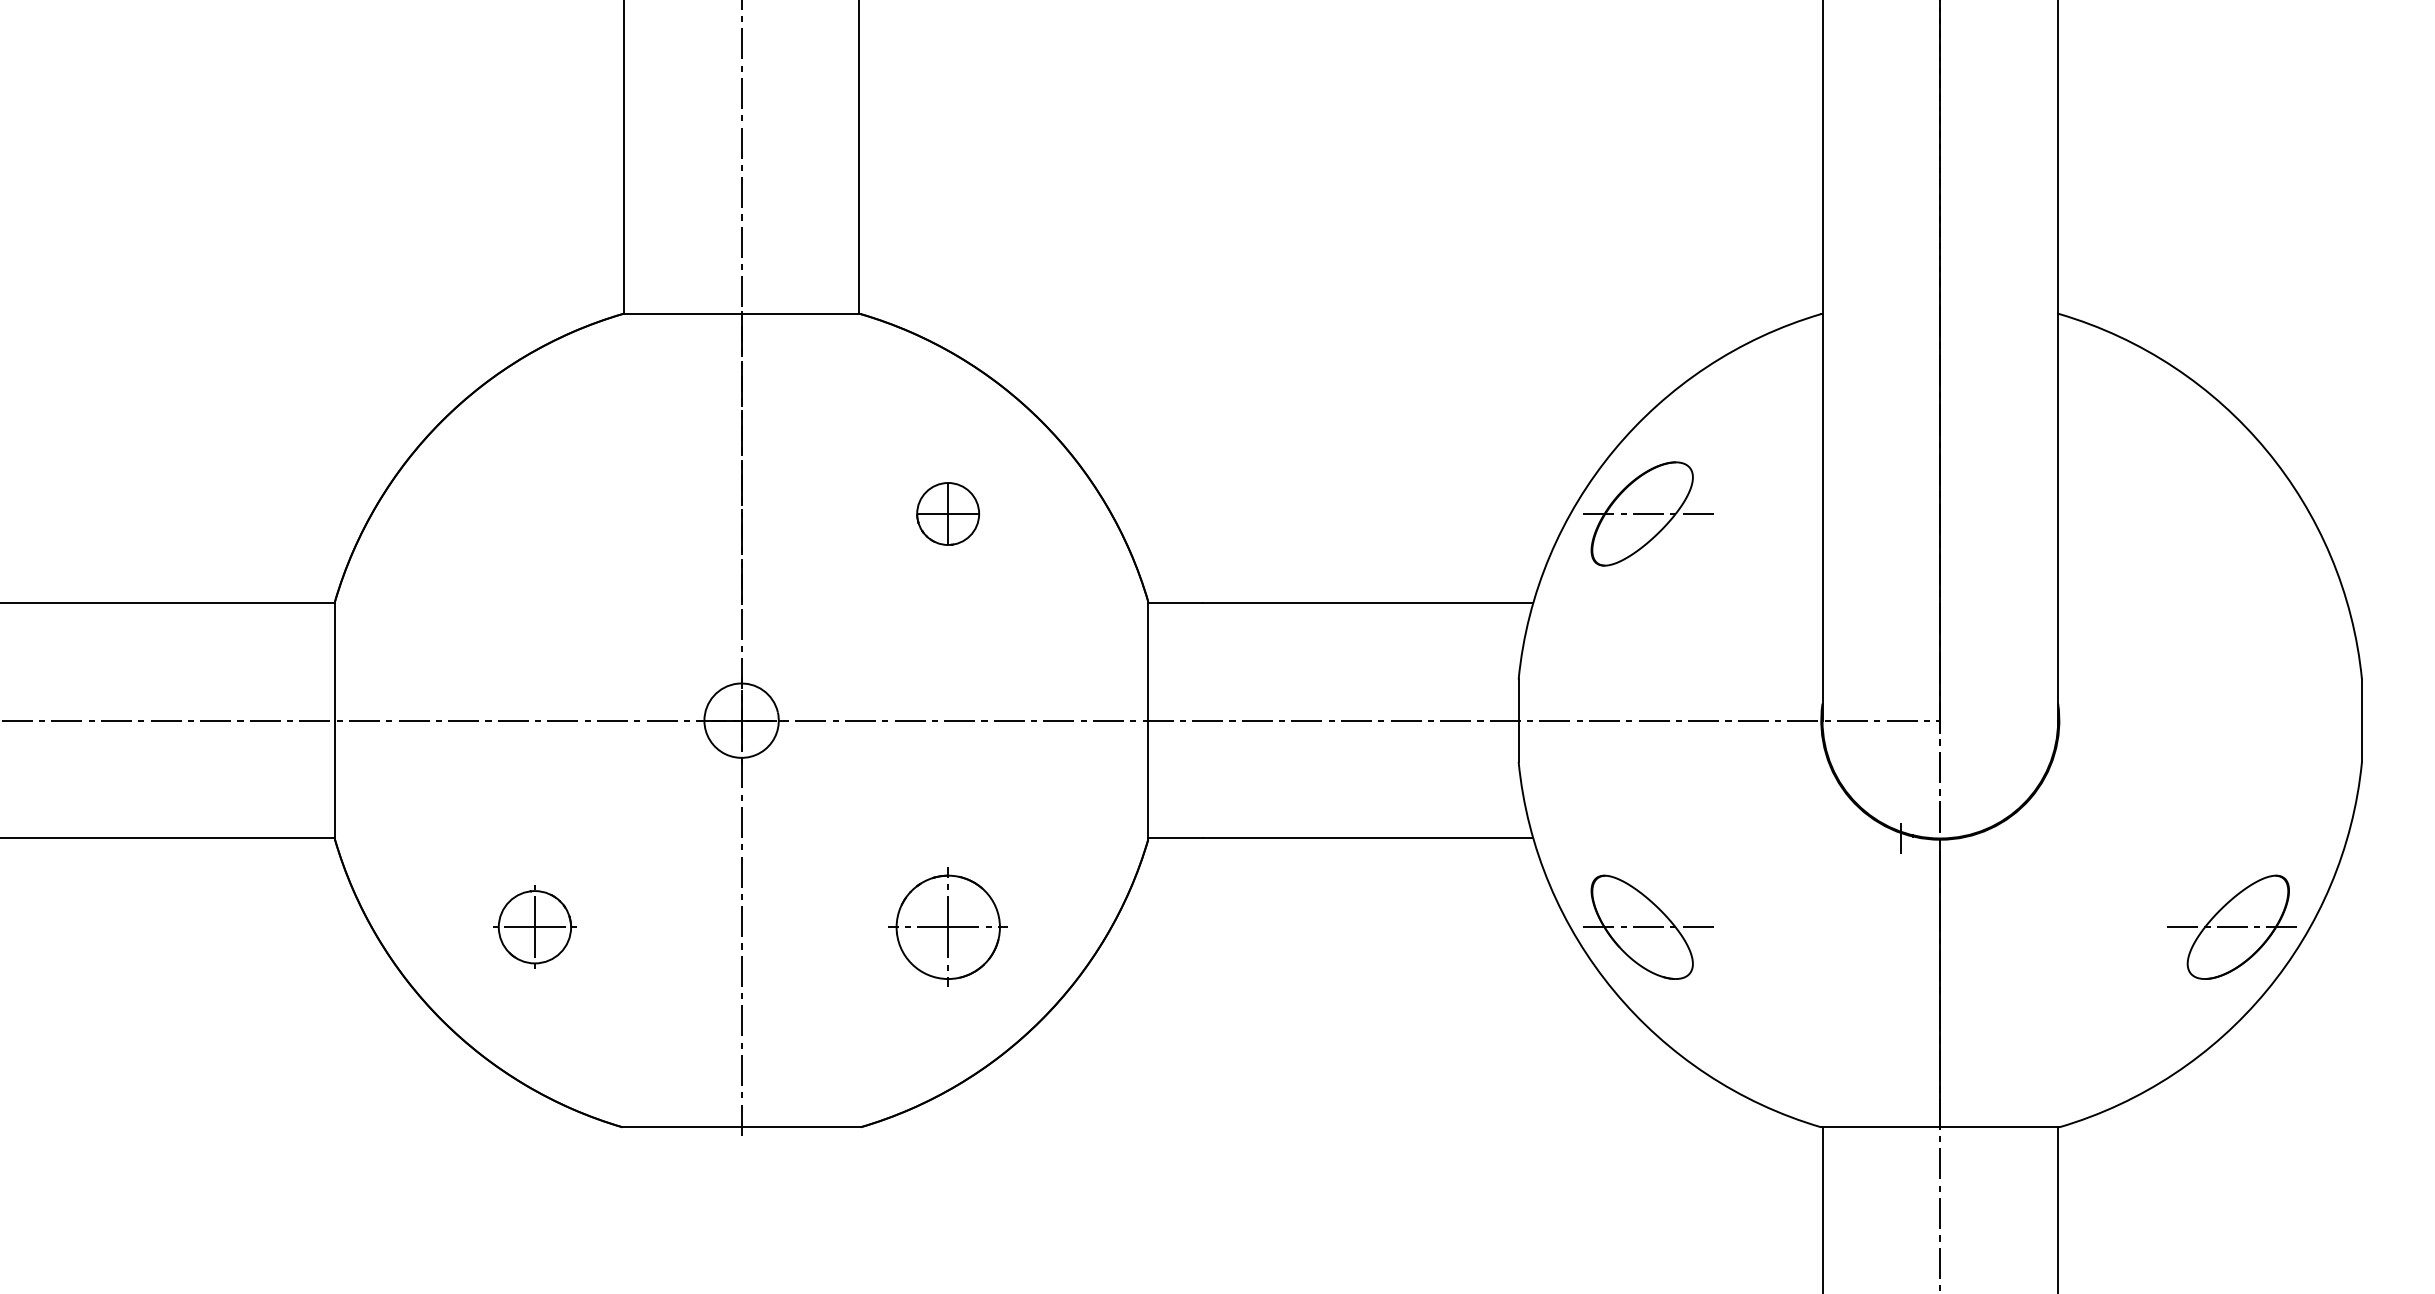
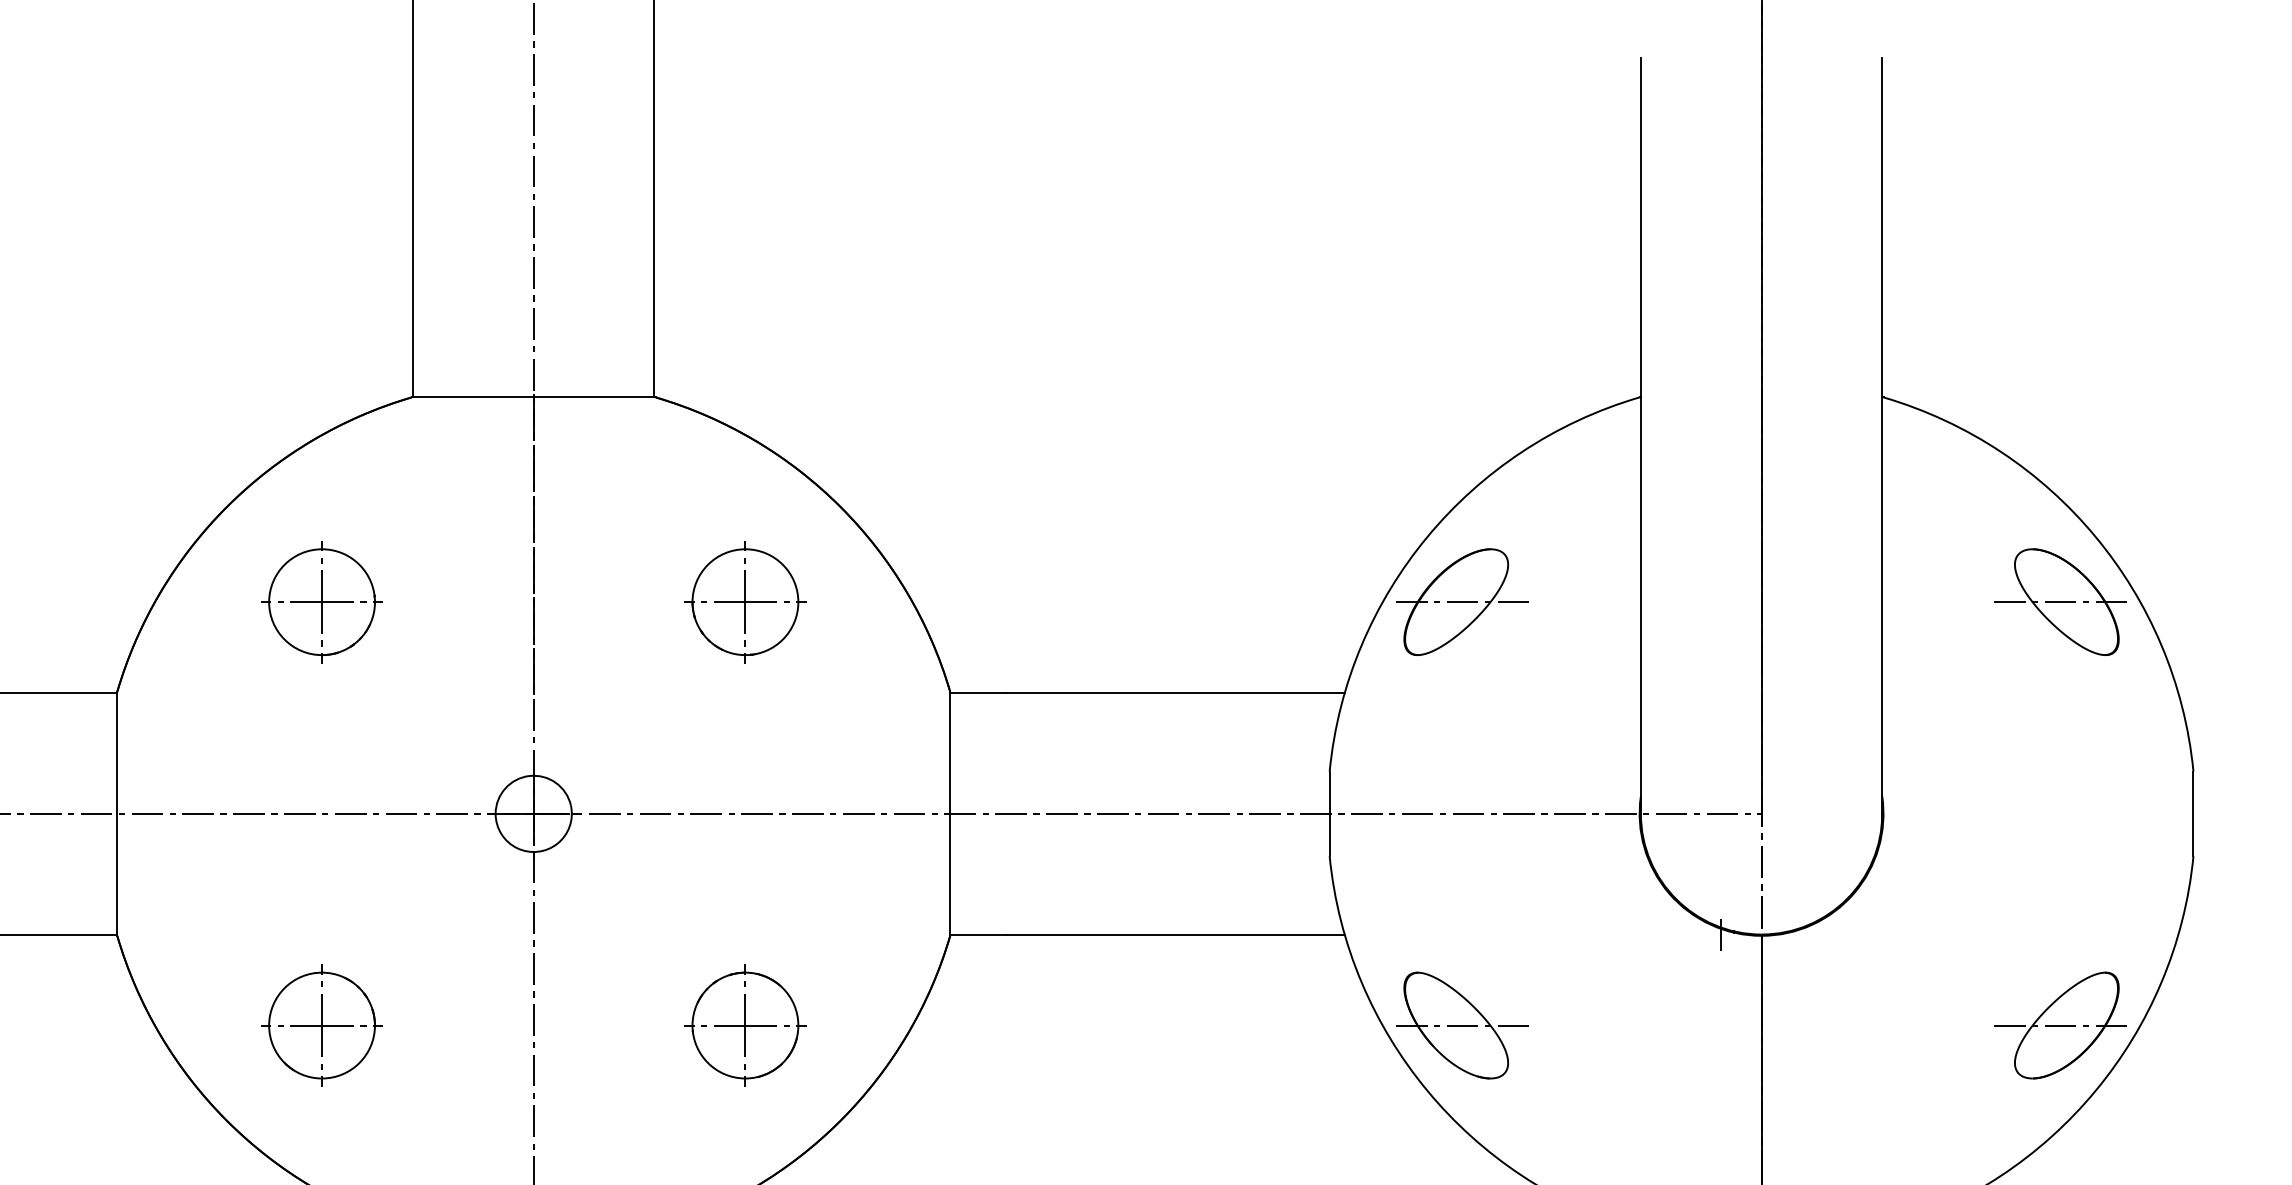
part: (534, 513) -> (321, 601), added
part: (947, 513) -> (744, 601), size x1.67
part: (2231, 513) -> (2059, 601), added
part: (534, 926) -> (321, 1024), size x1.43

